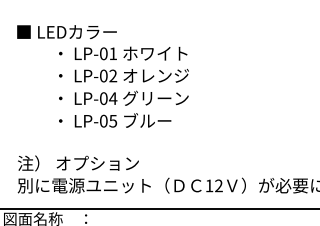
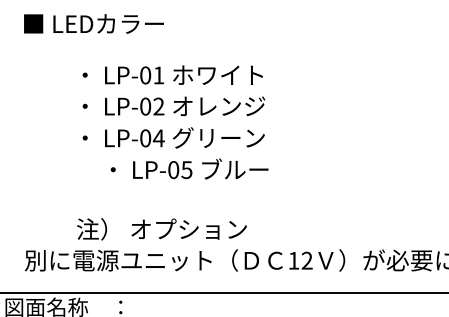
text: (66, 31) -> (93, 23), moved
text: (115, 120) -> (190, 169), moved
text: (78, 163) -> (162, 229), moved

